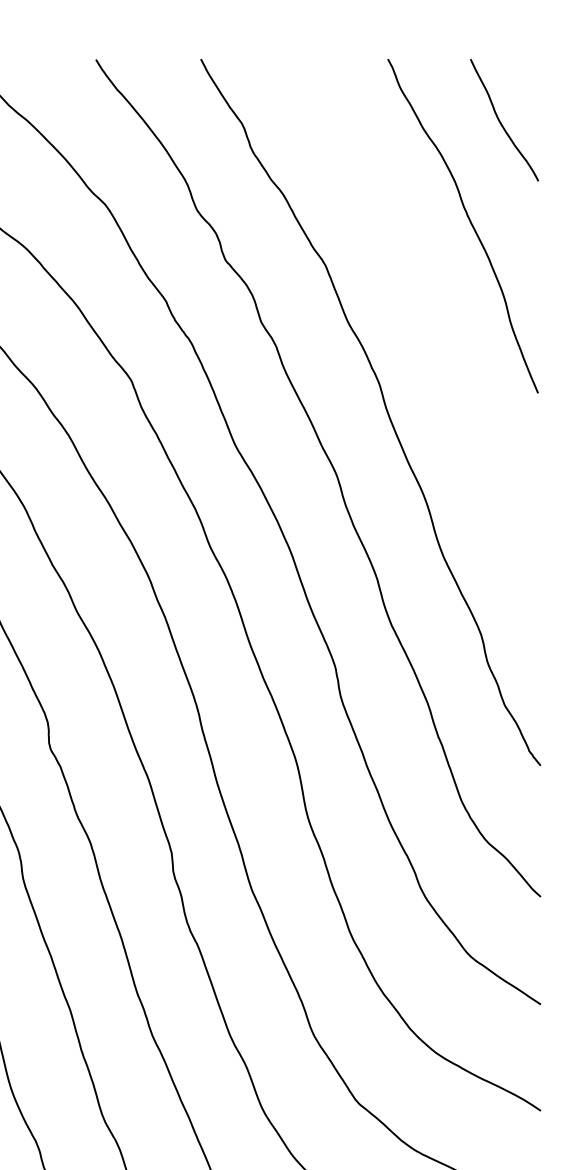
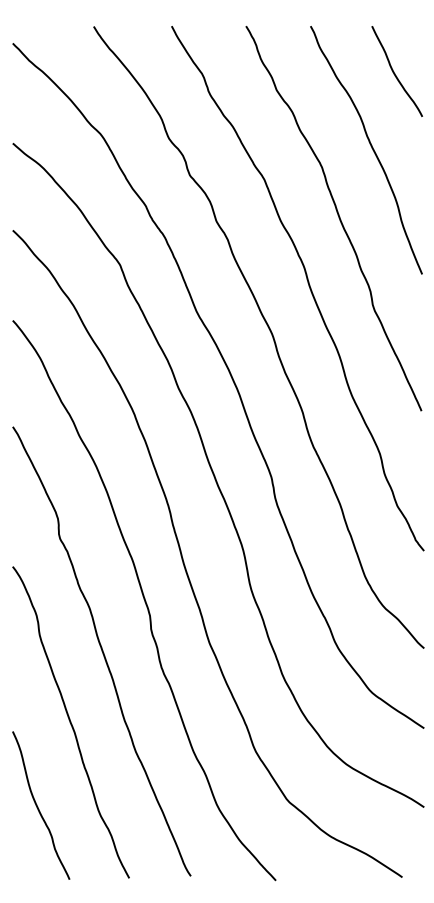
curve: (424, 314) -> (337, 215), added

